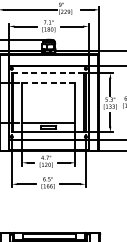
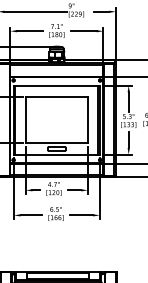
line: (48, 73) -> (56, 85), dashed -> solid
line: (48, 82) -> (56, 96), dashed -> solid

